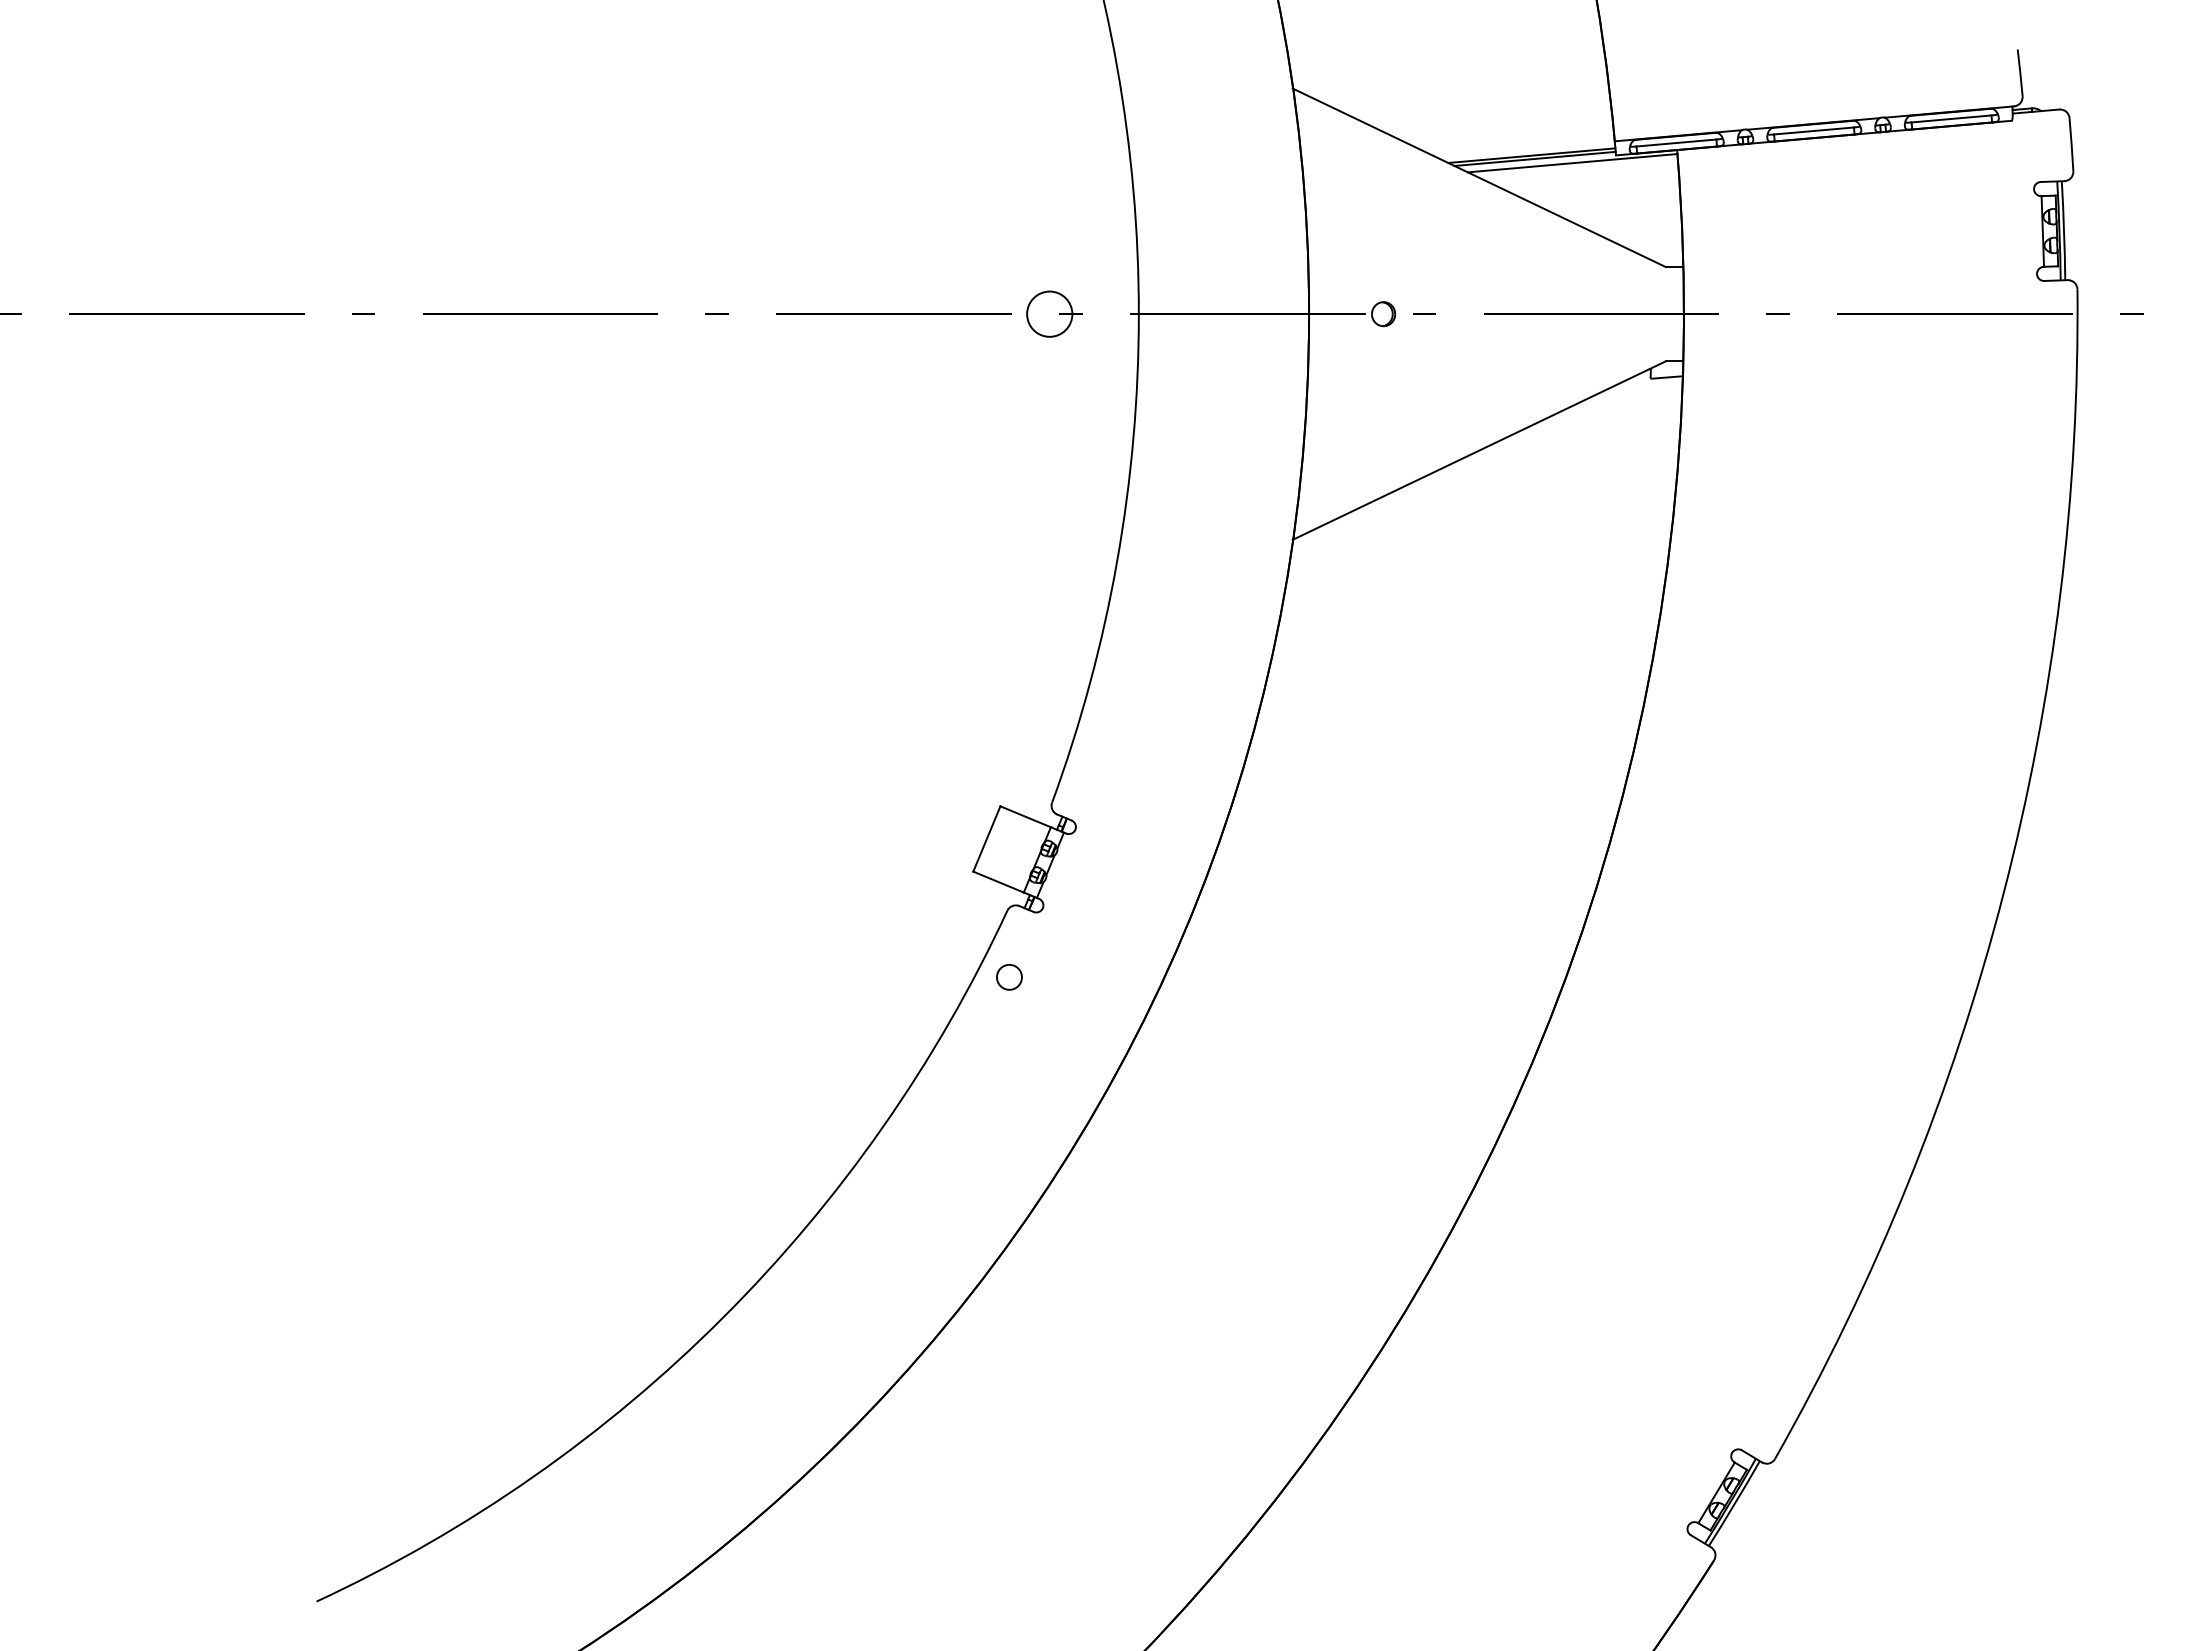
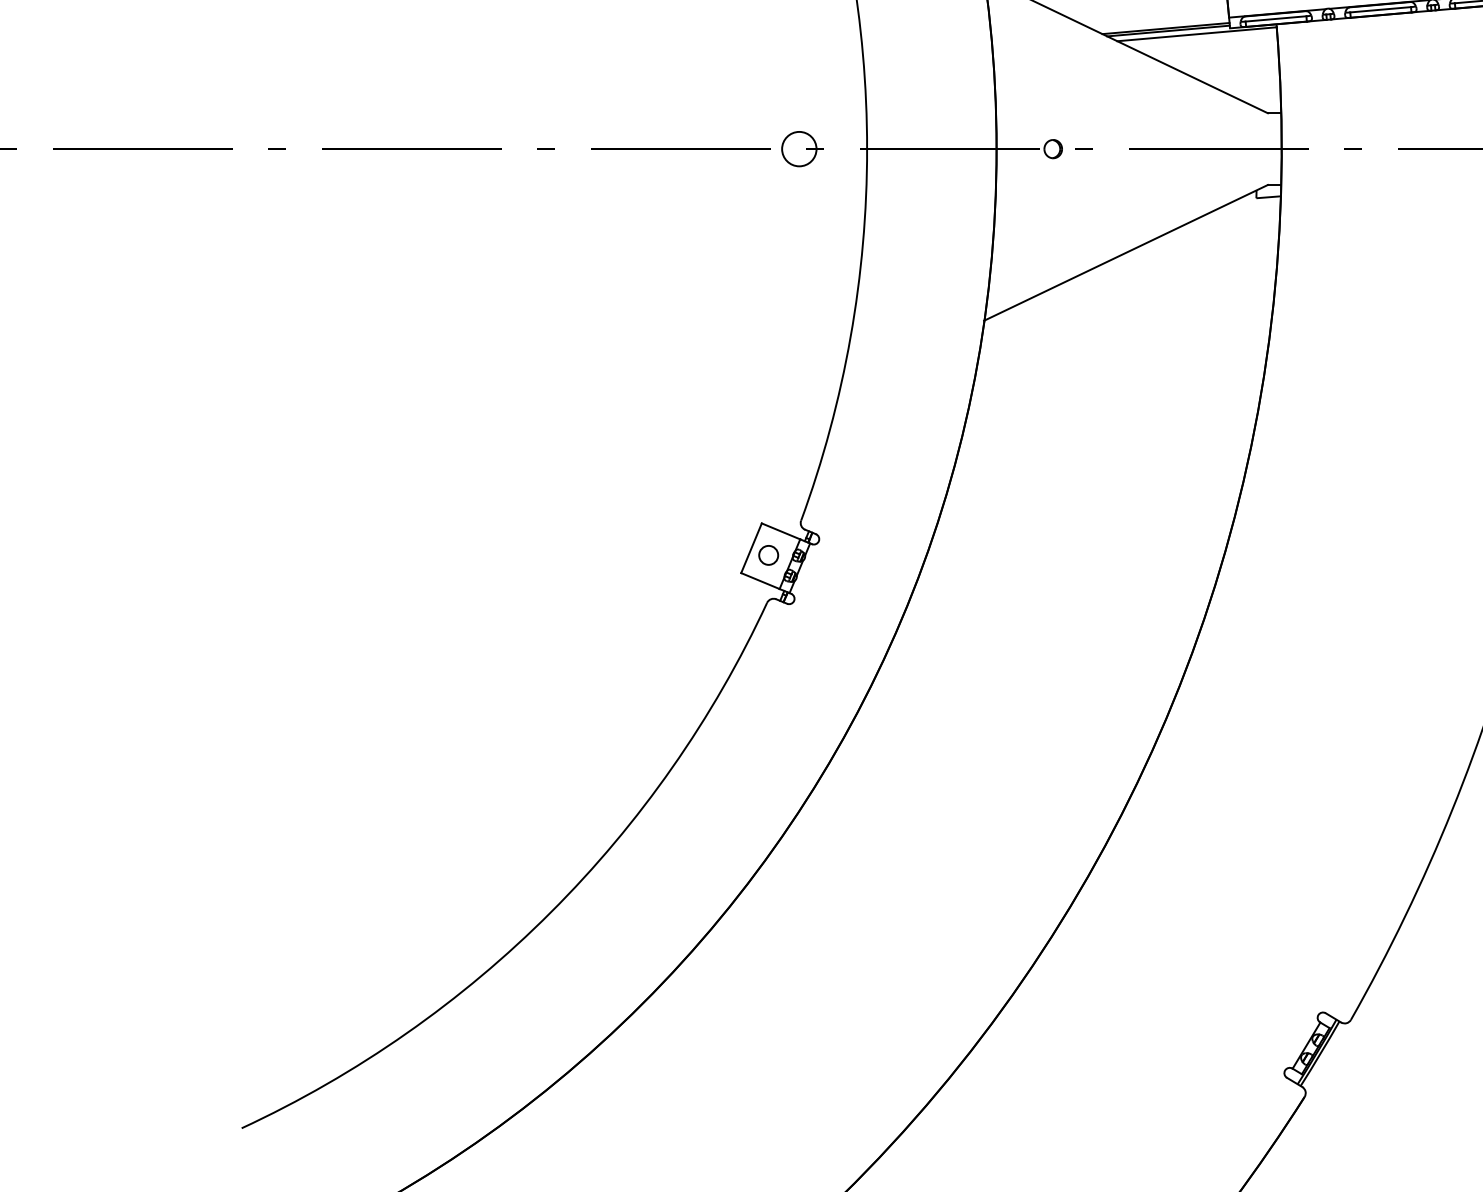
circle: (1009, 977) -> (768, 555), moved

